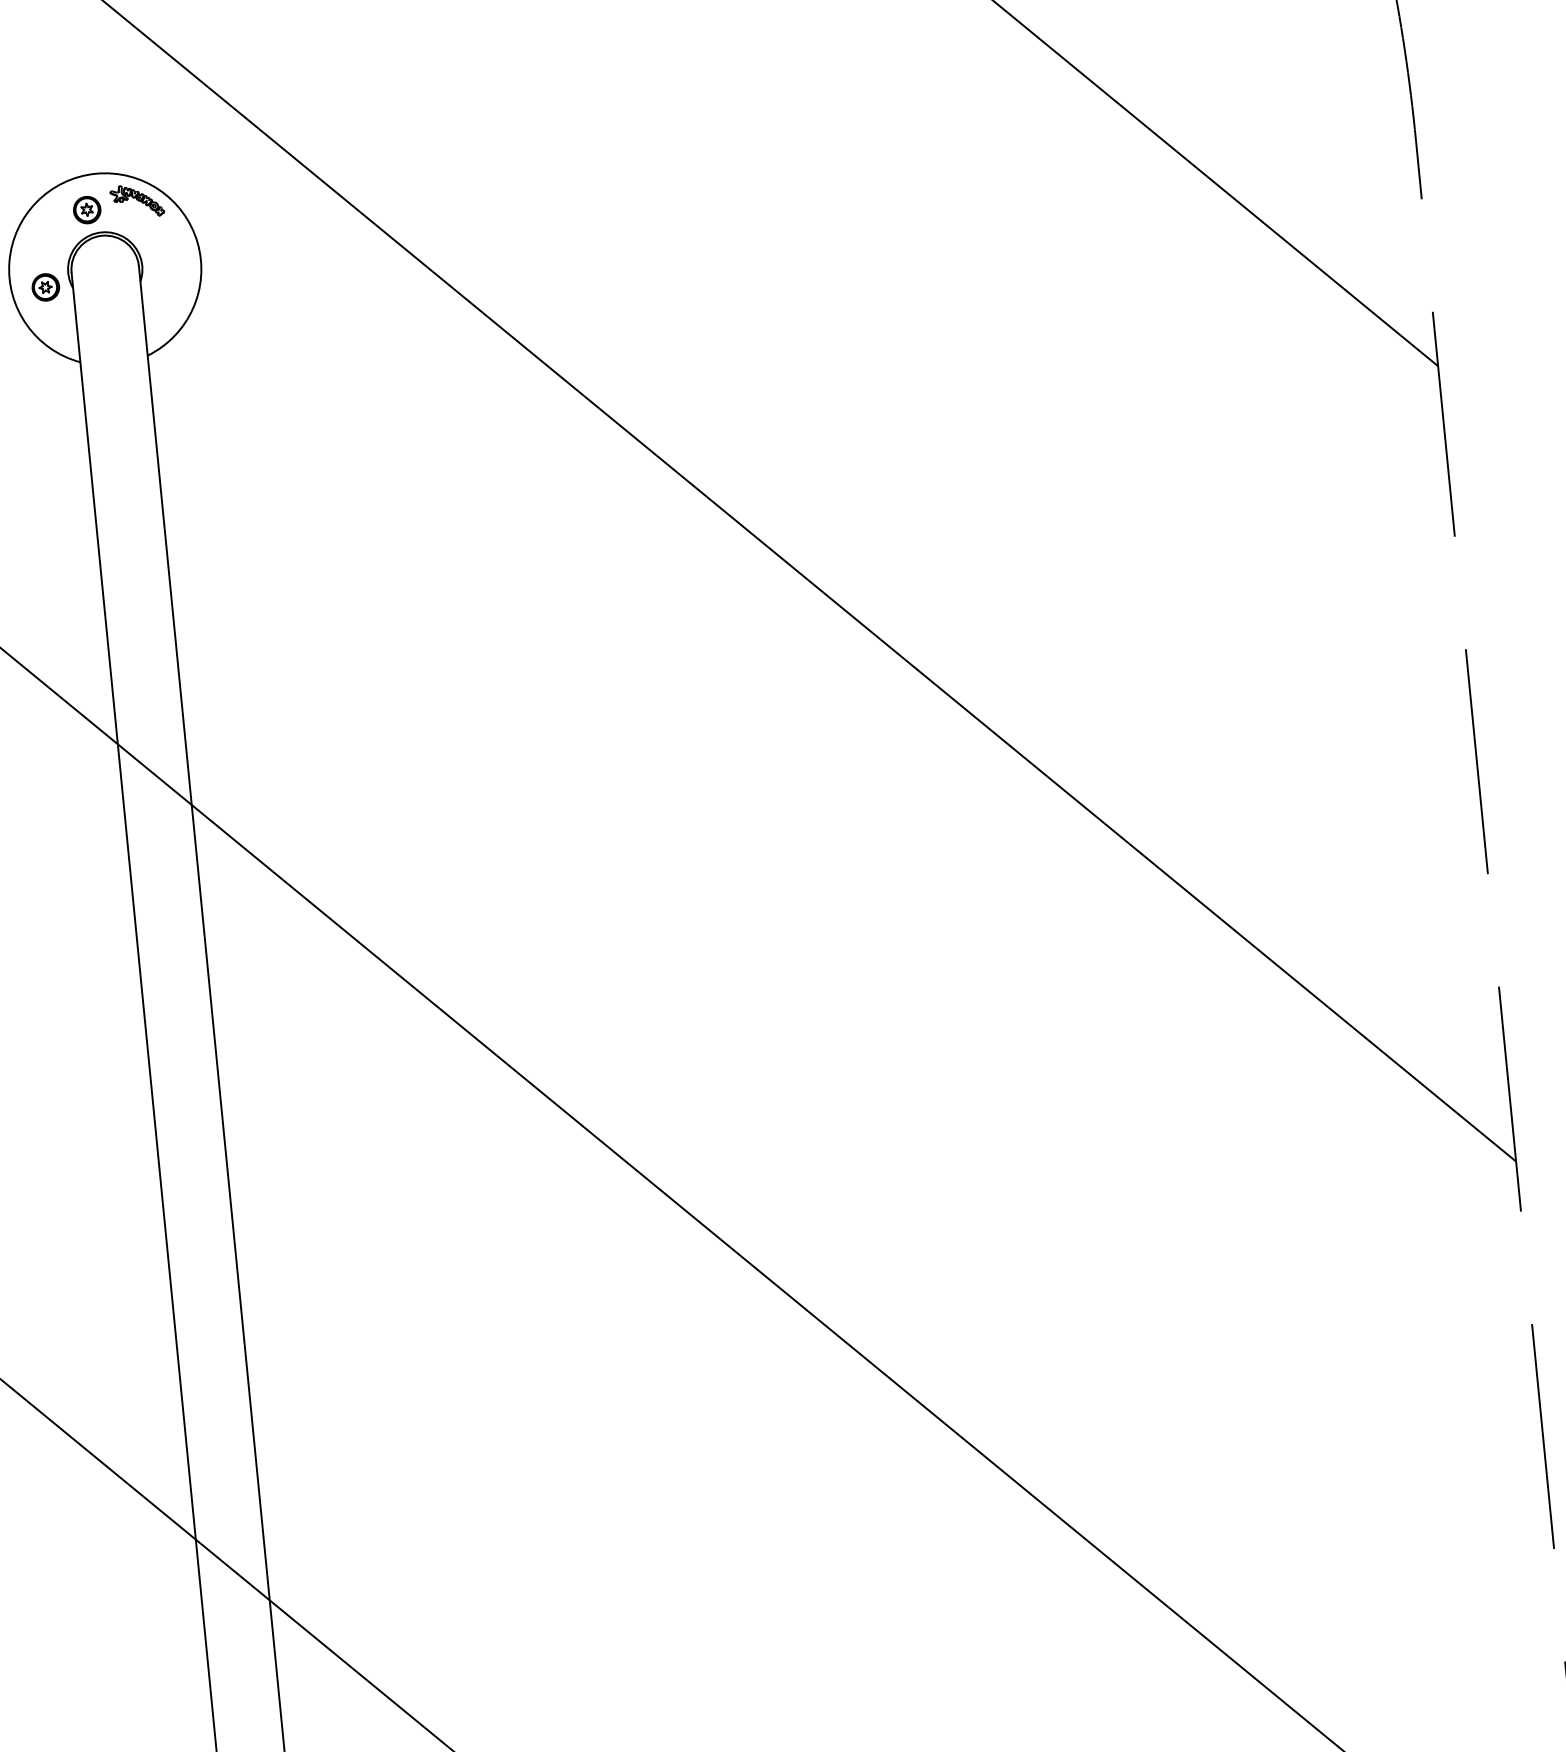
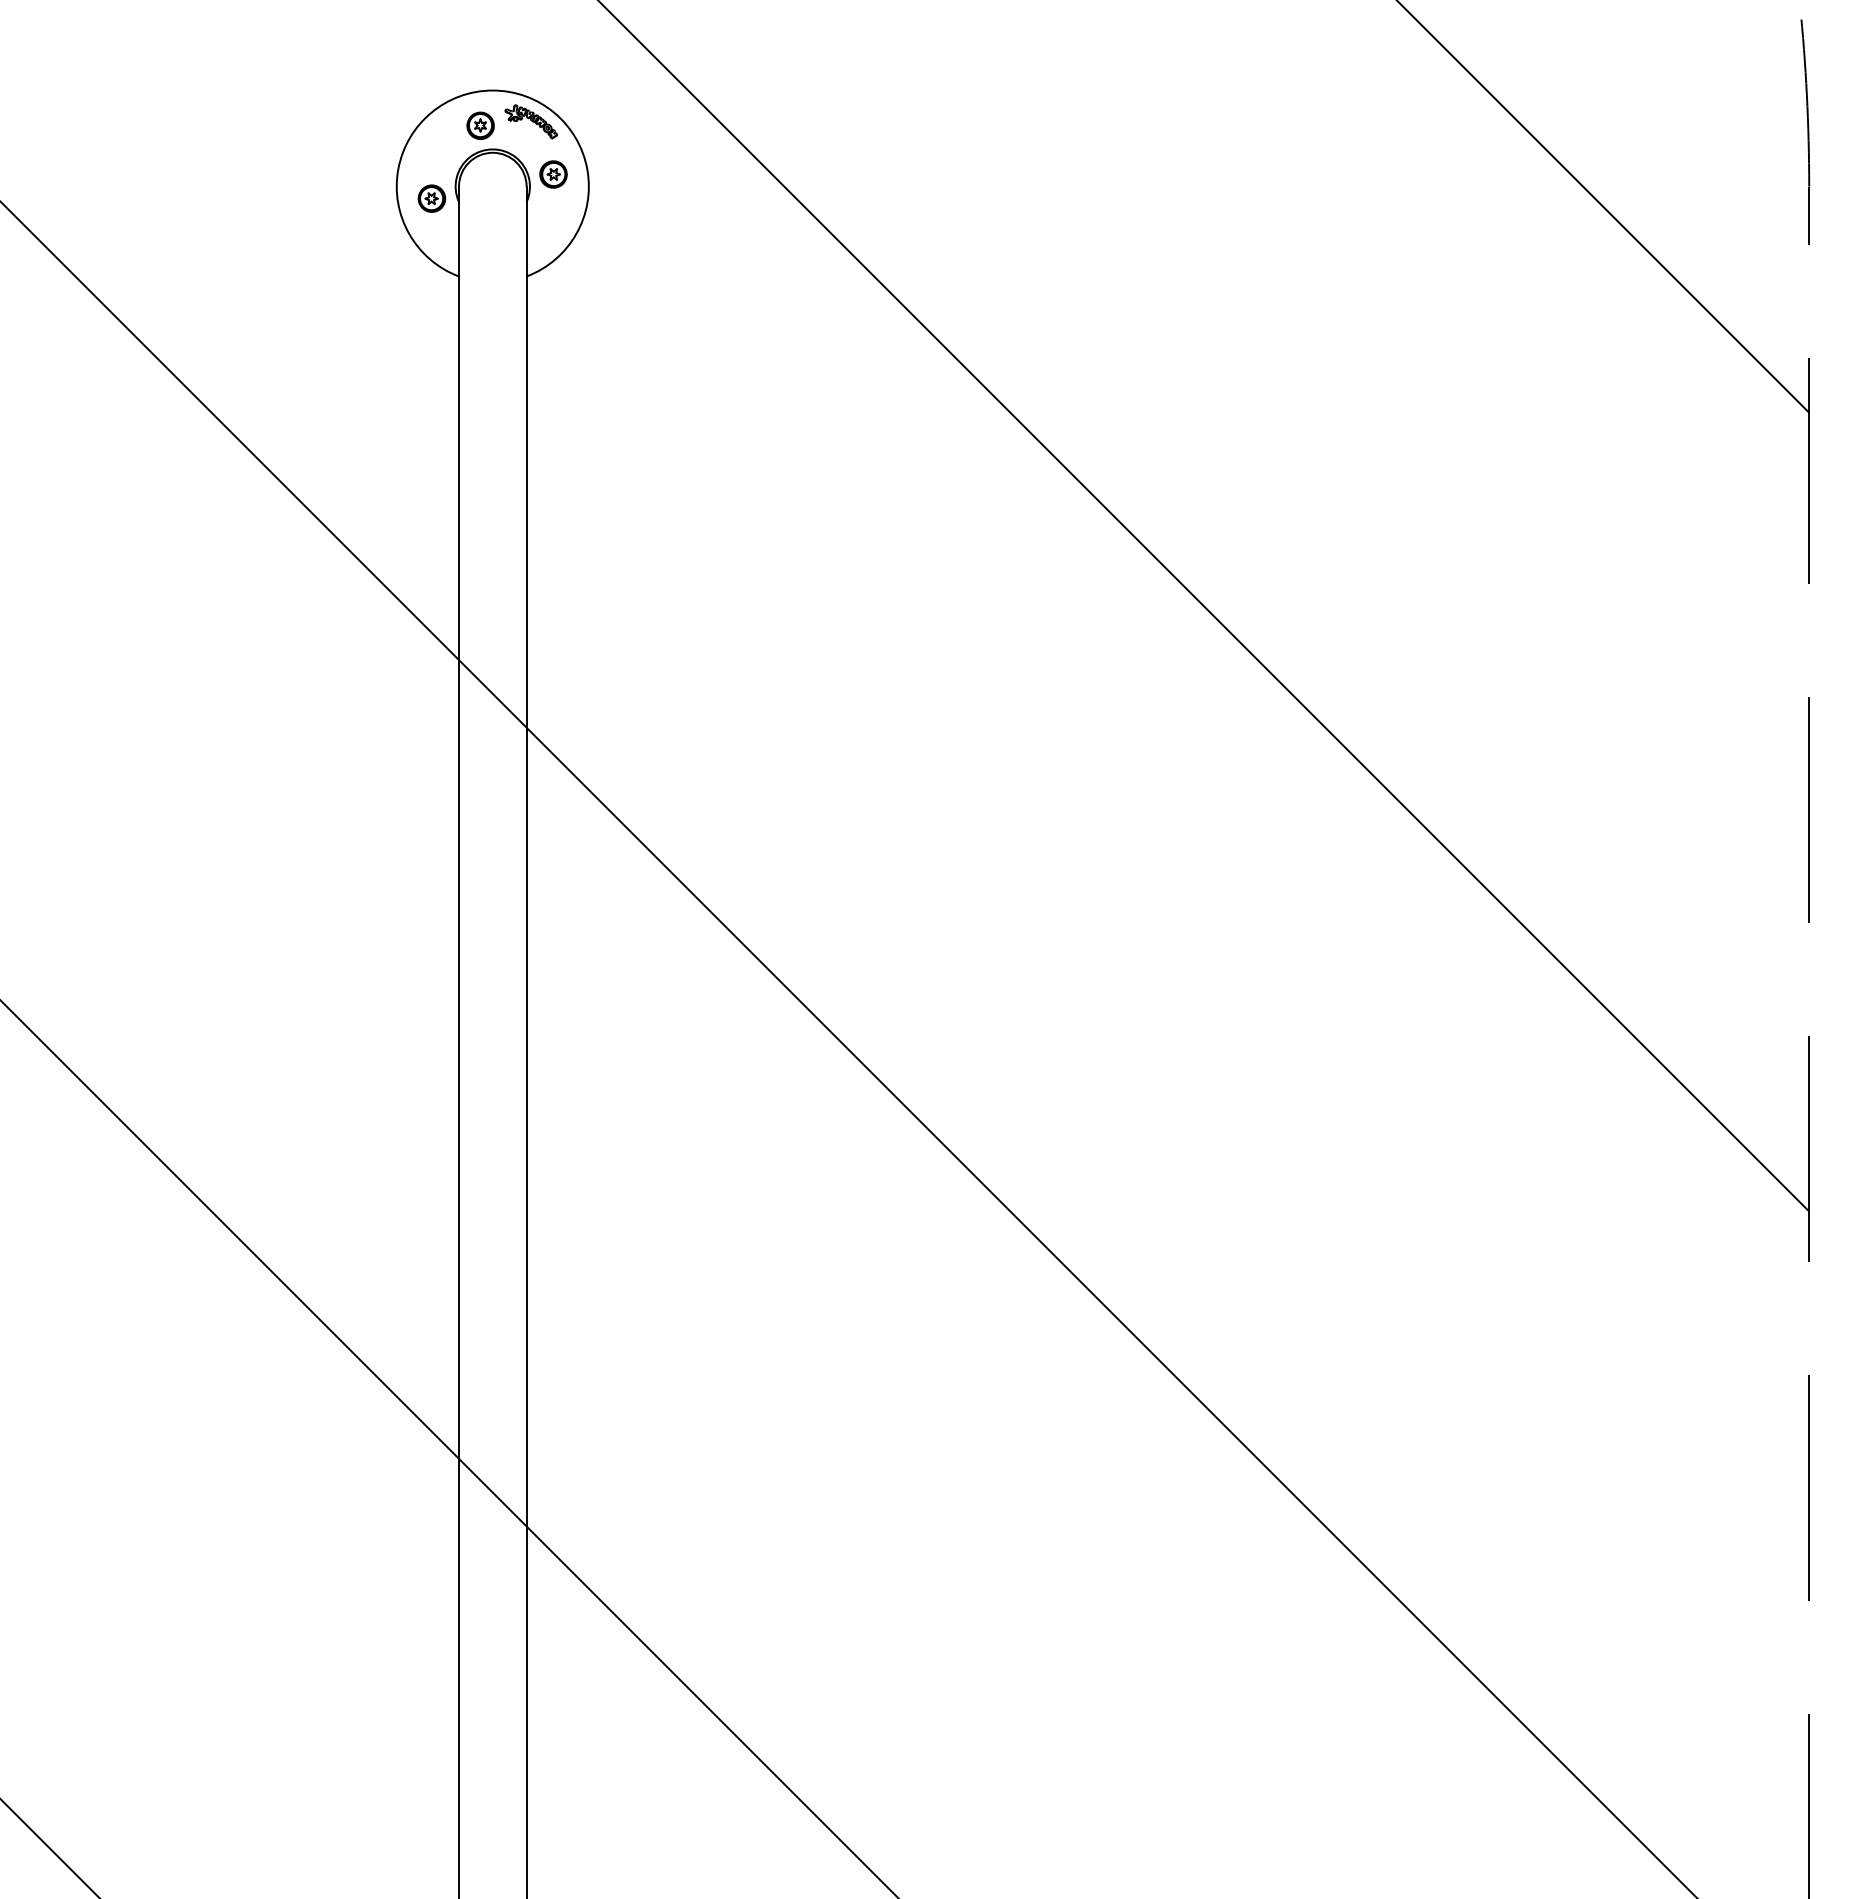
part: (164, 251) -> (553, 174), added

